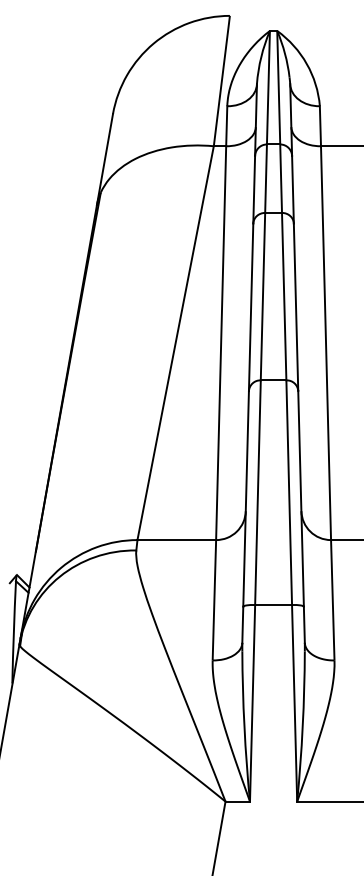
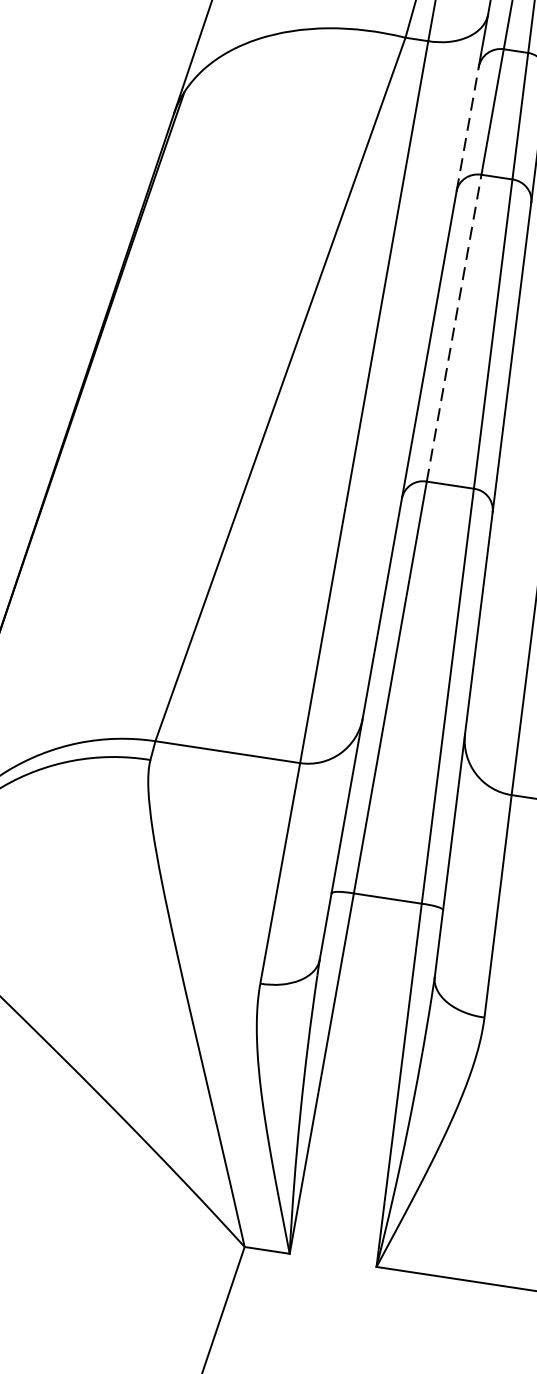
line: (254, 189) -> (468, 128), solid -> dashed
line: (262, 296) -> (453, 327), solid -> dashed

